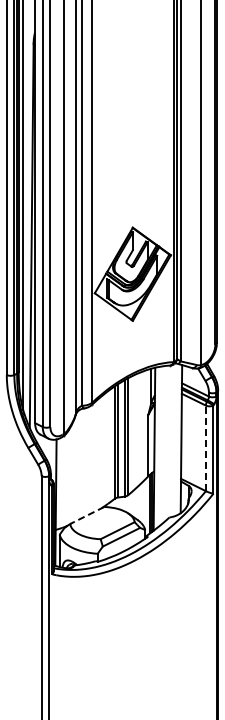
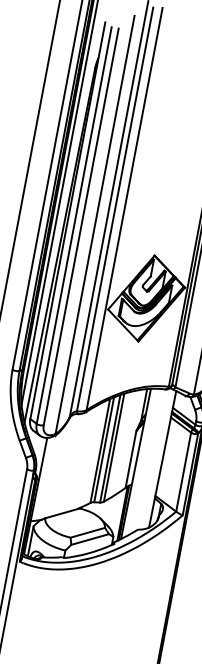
line: (205, 448) -> (183, 472), dashed -> solid
line: (86, 515) -> (61, 513), dashed -> solid

